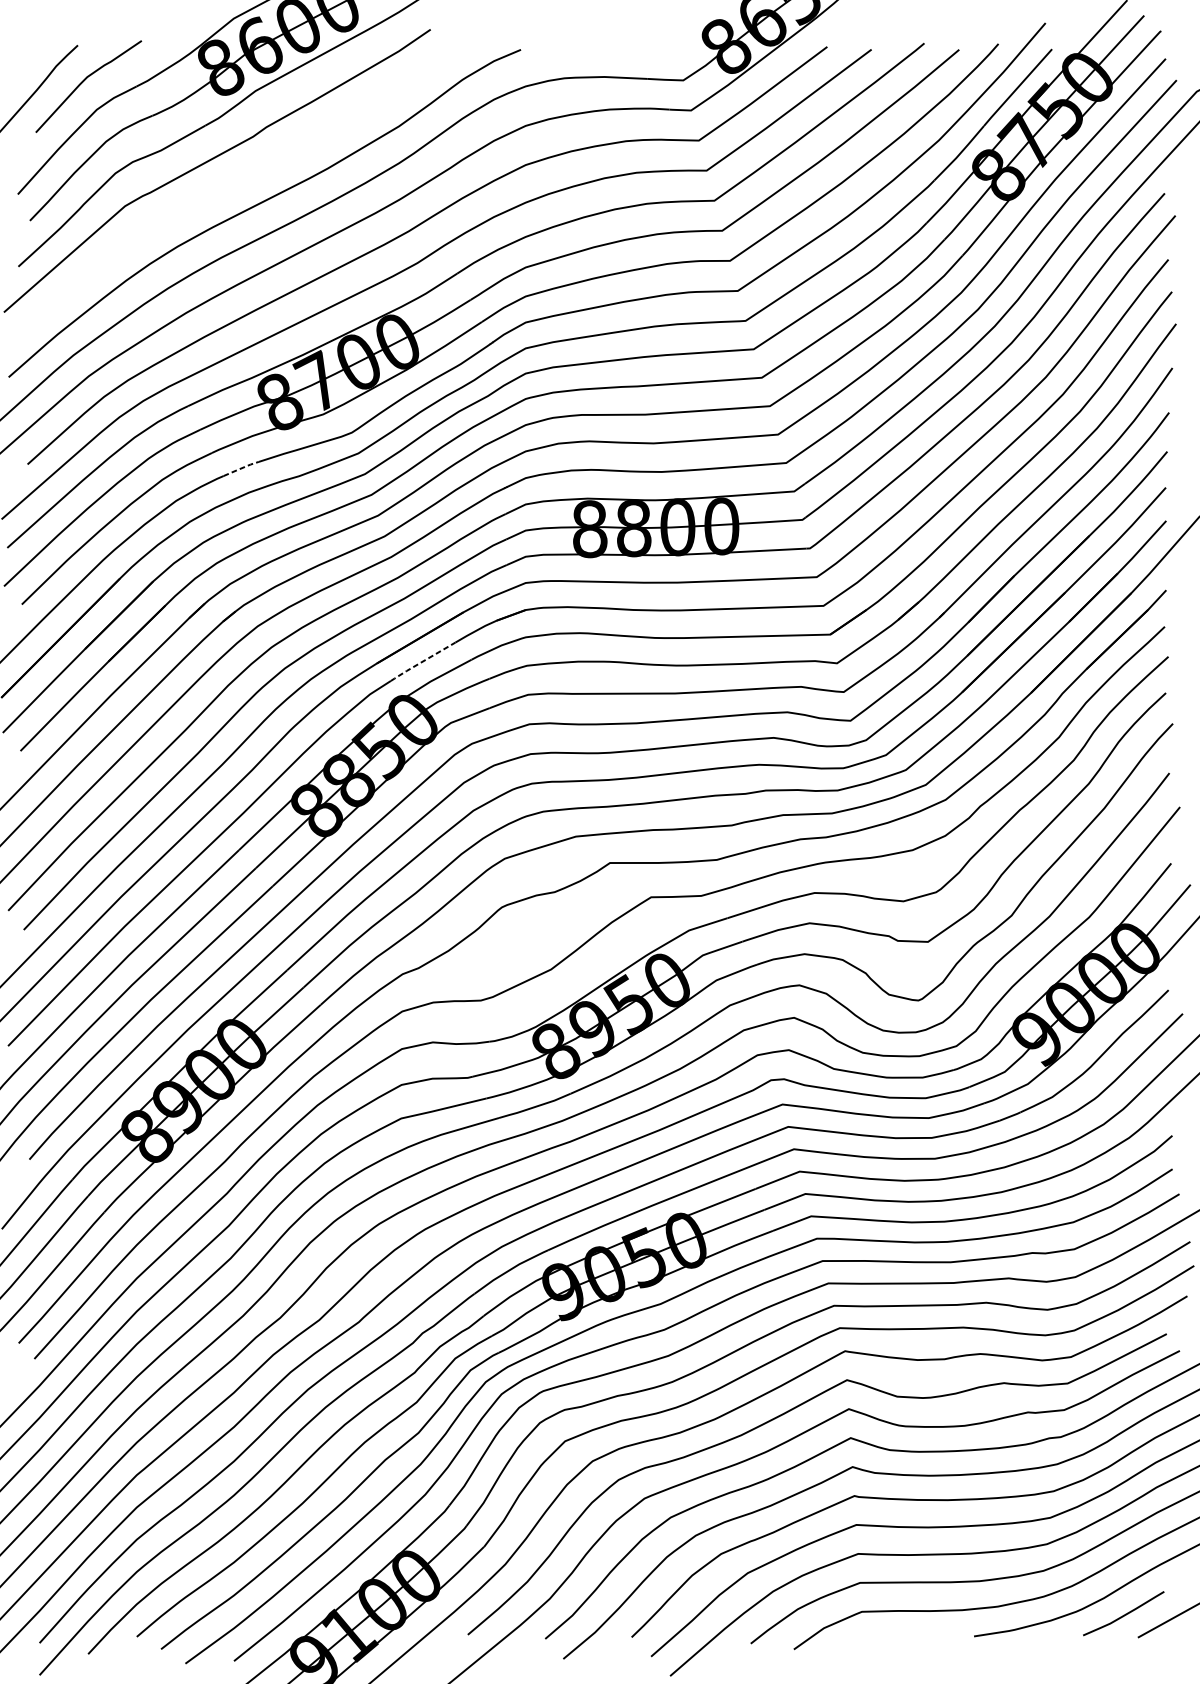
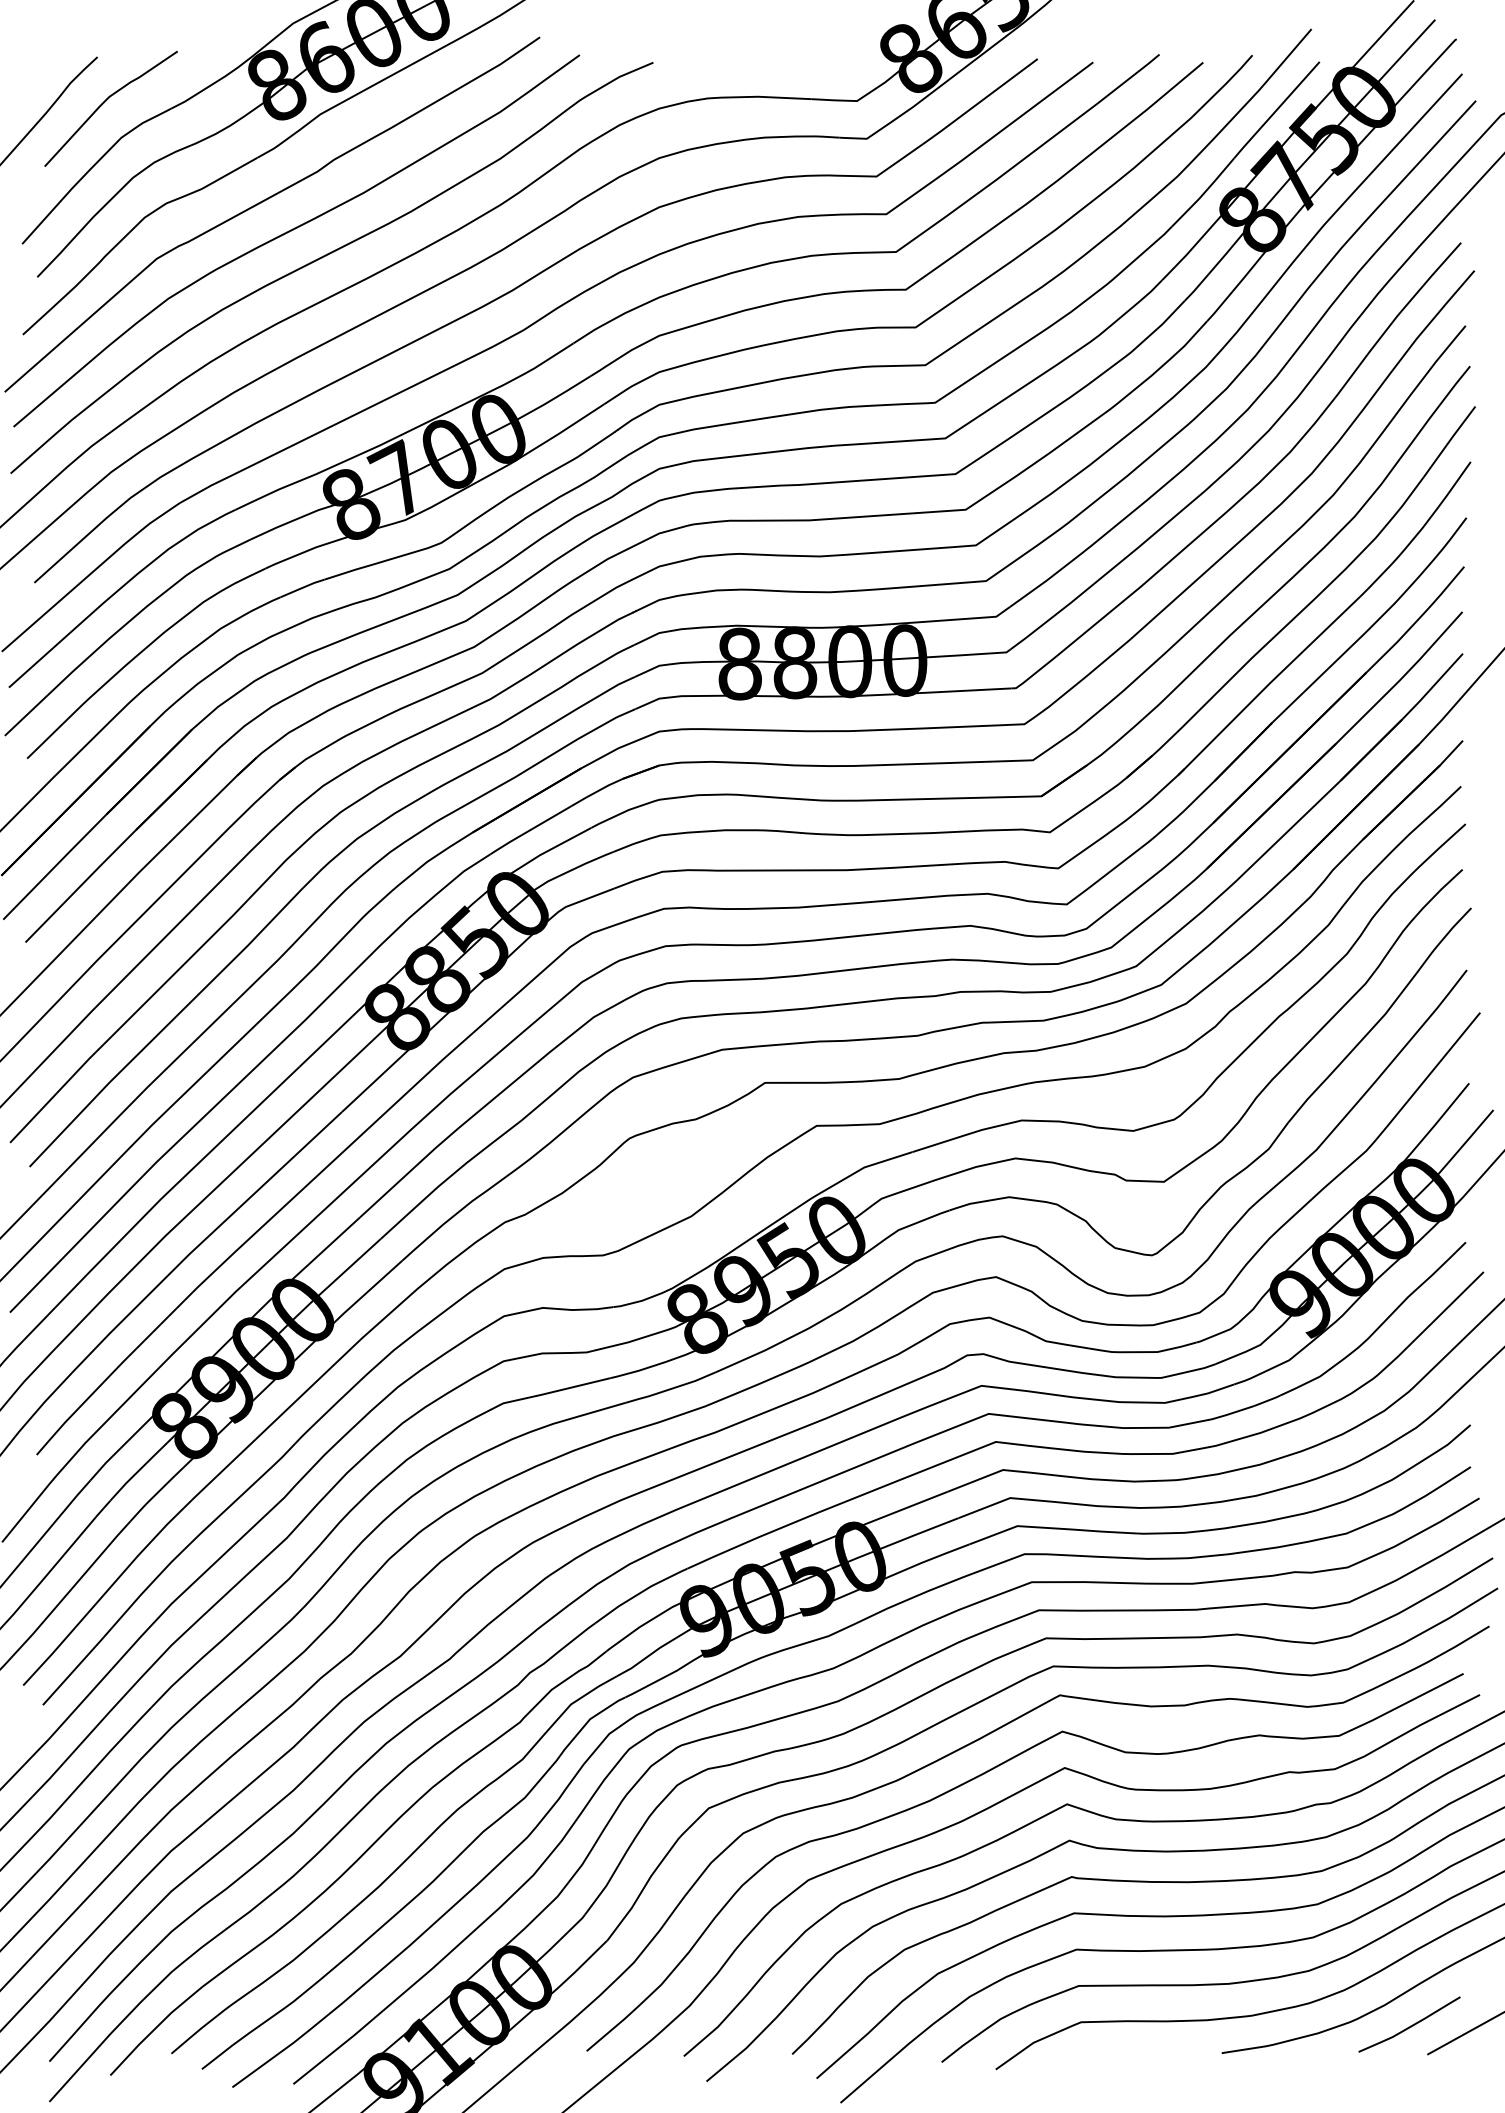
curve: (232, 184) -> (291, 231), added
line: (241, 468) -> (302, 587), dashed -> solid
line: (422, 661) -> (529, 830), dashed -> solid

